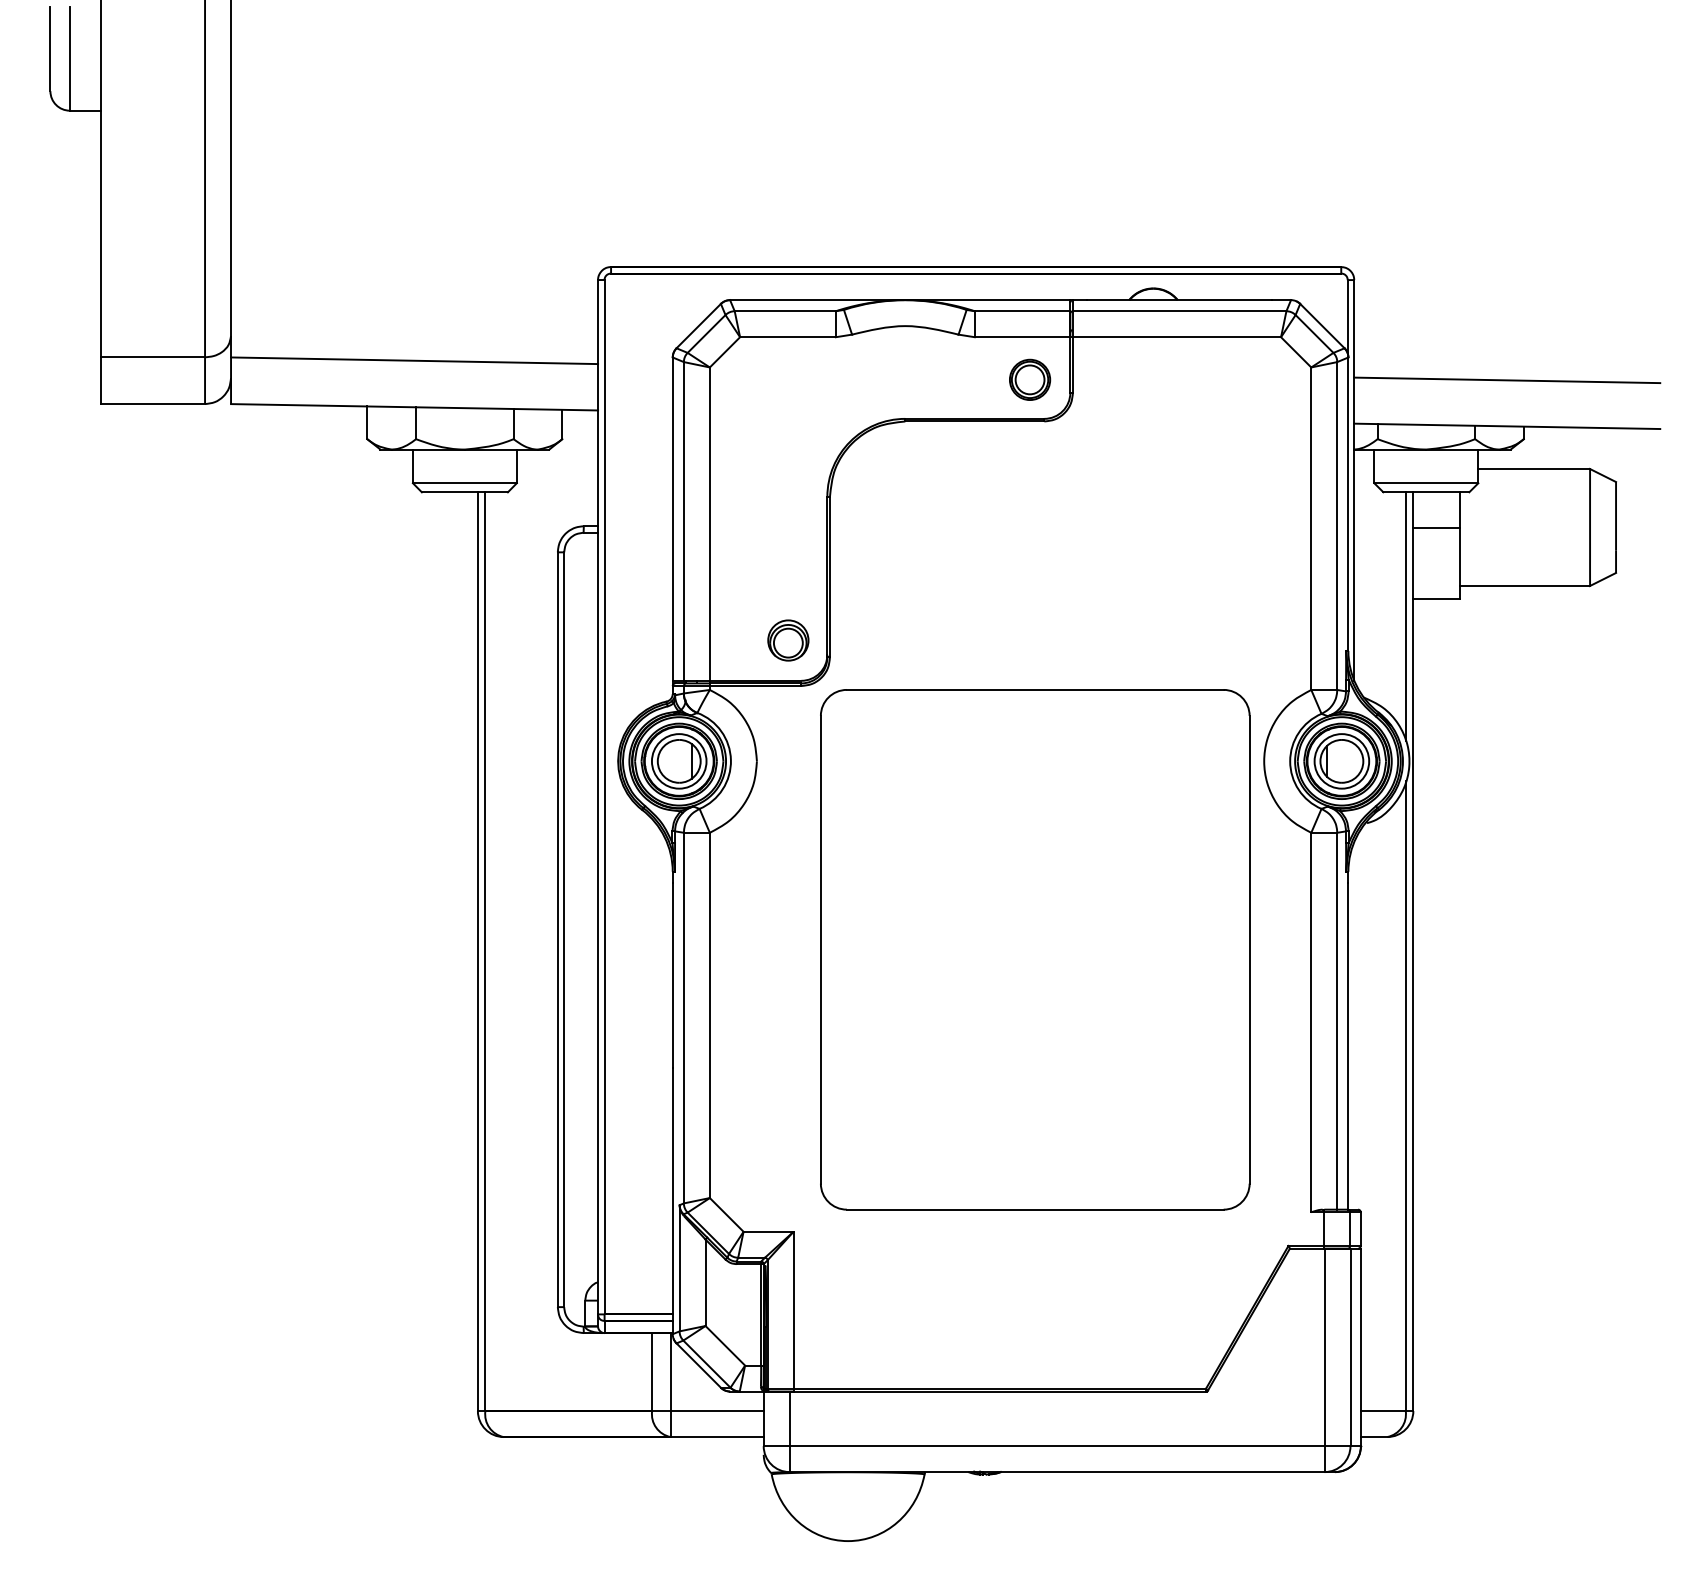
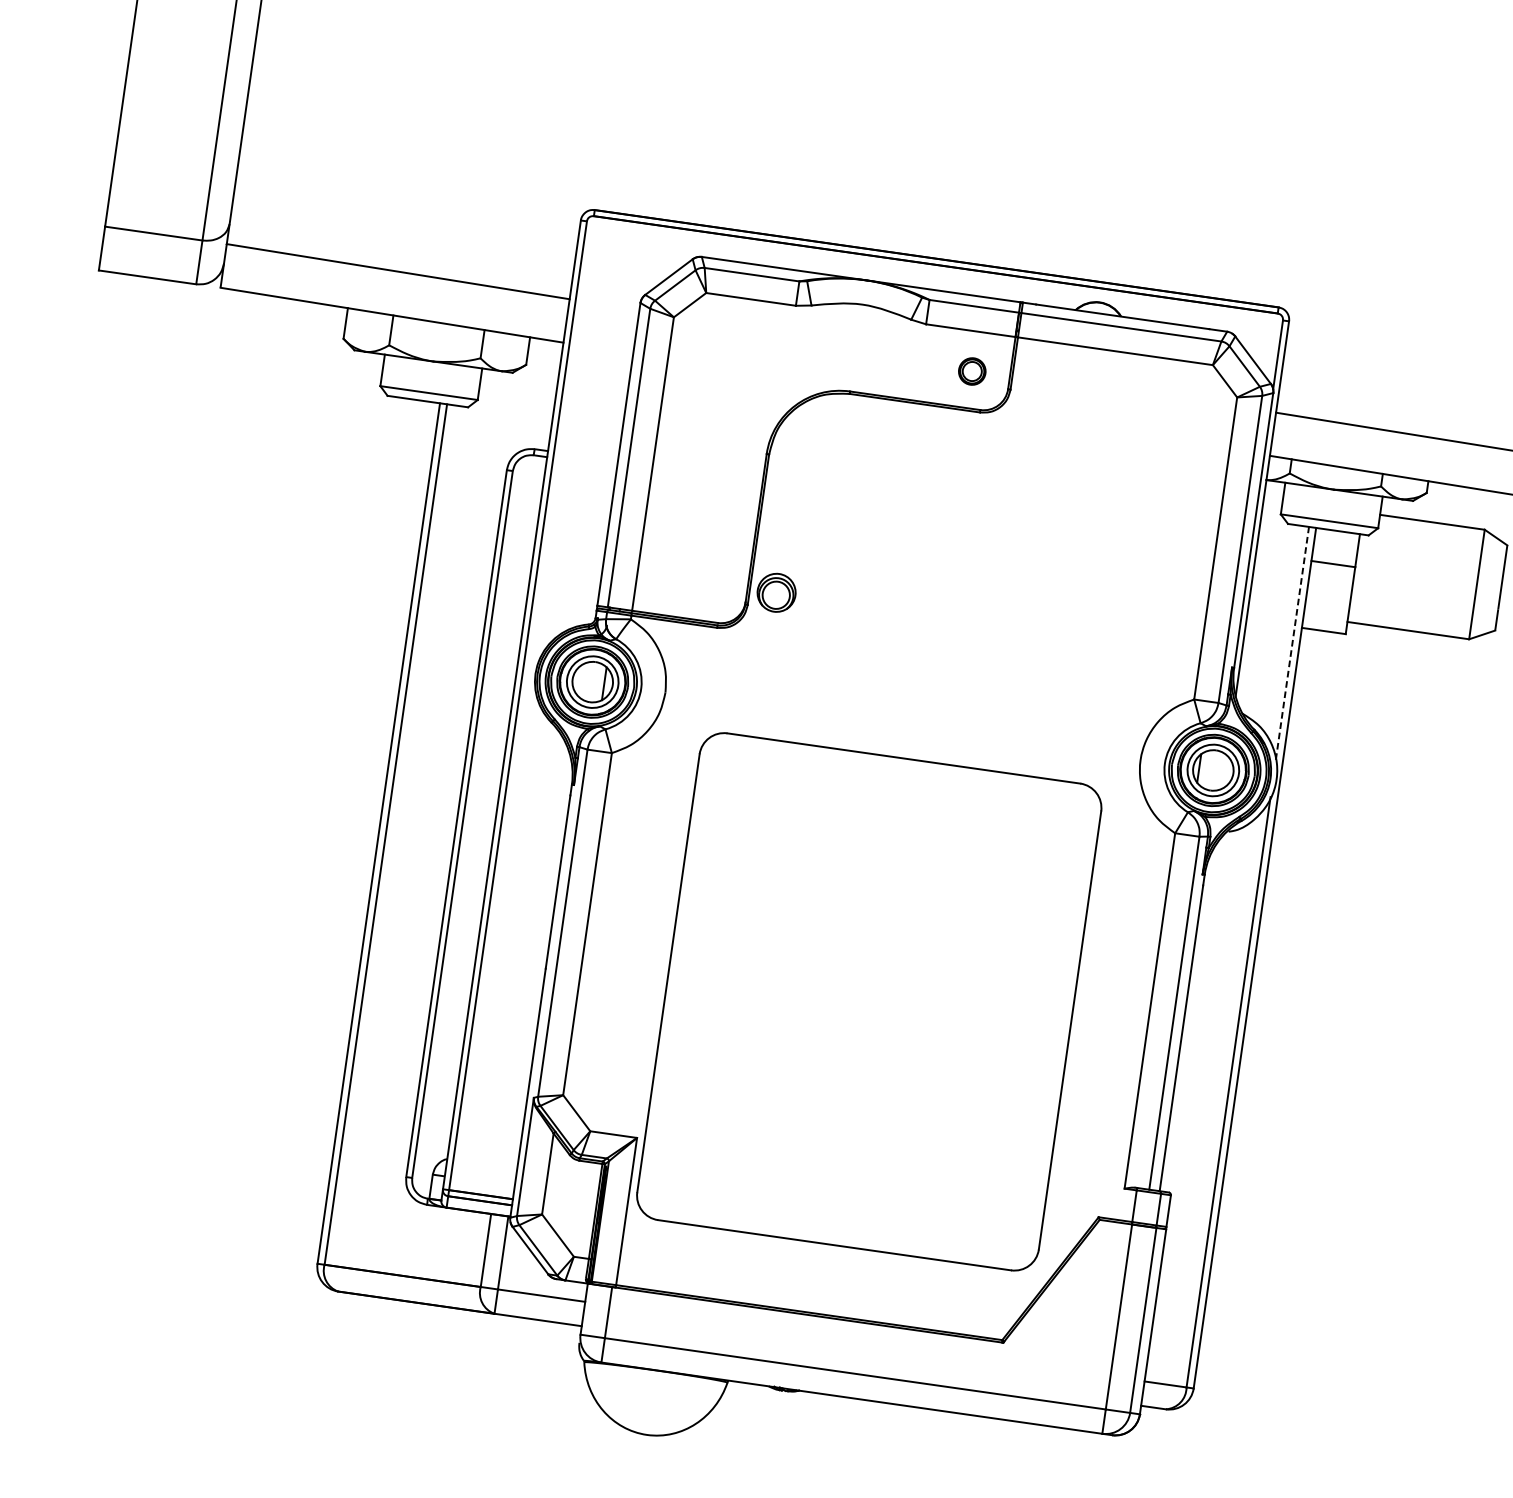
part: (1030, 379) -> (972, 371), size x0.7
line: (1405, 616) -> (1292, 643), solid -> dashed
part: (788, 640) -> (776, 592), moved
part: (1035, 949) -> (869, 1001), moved

